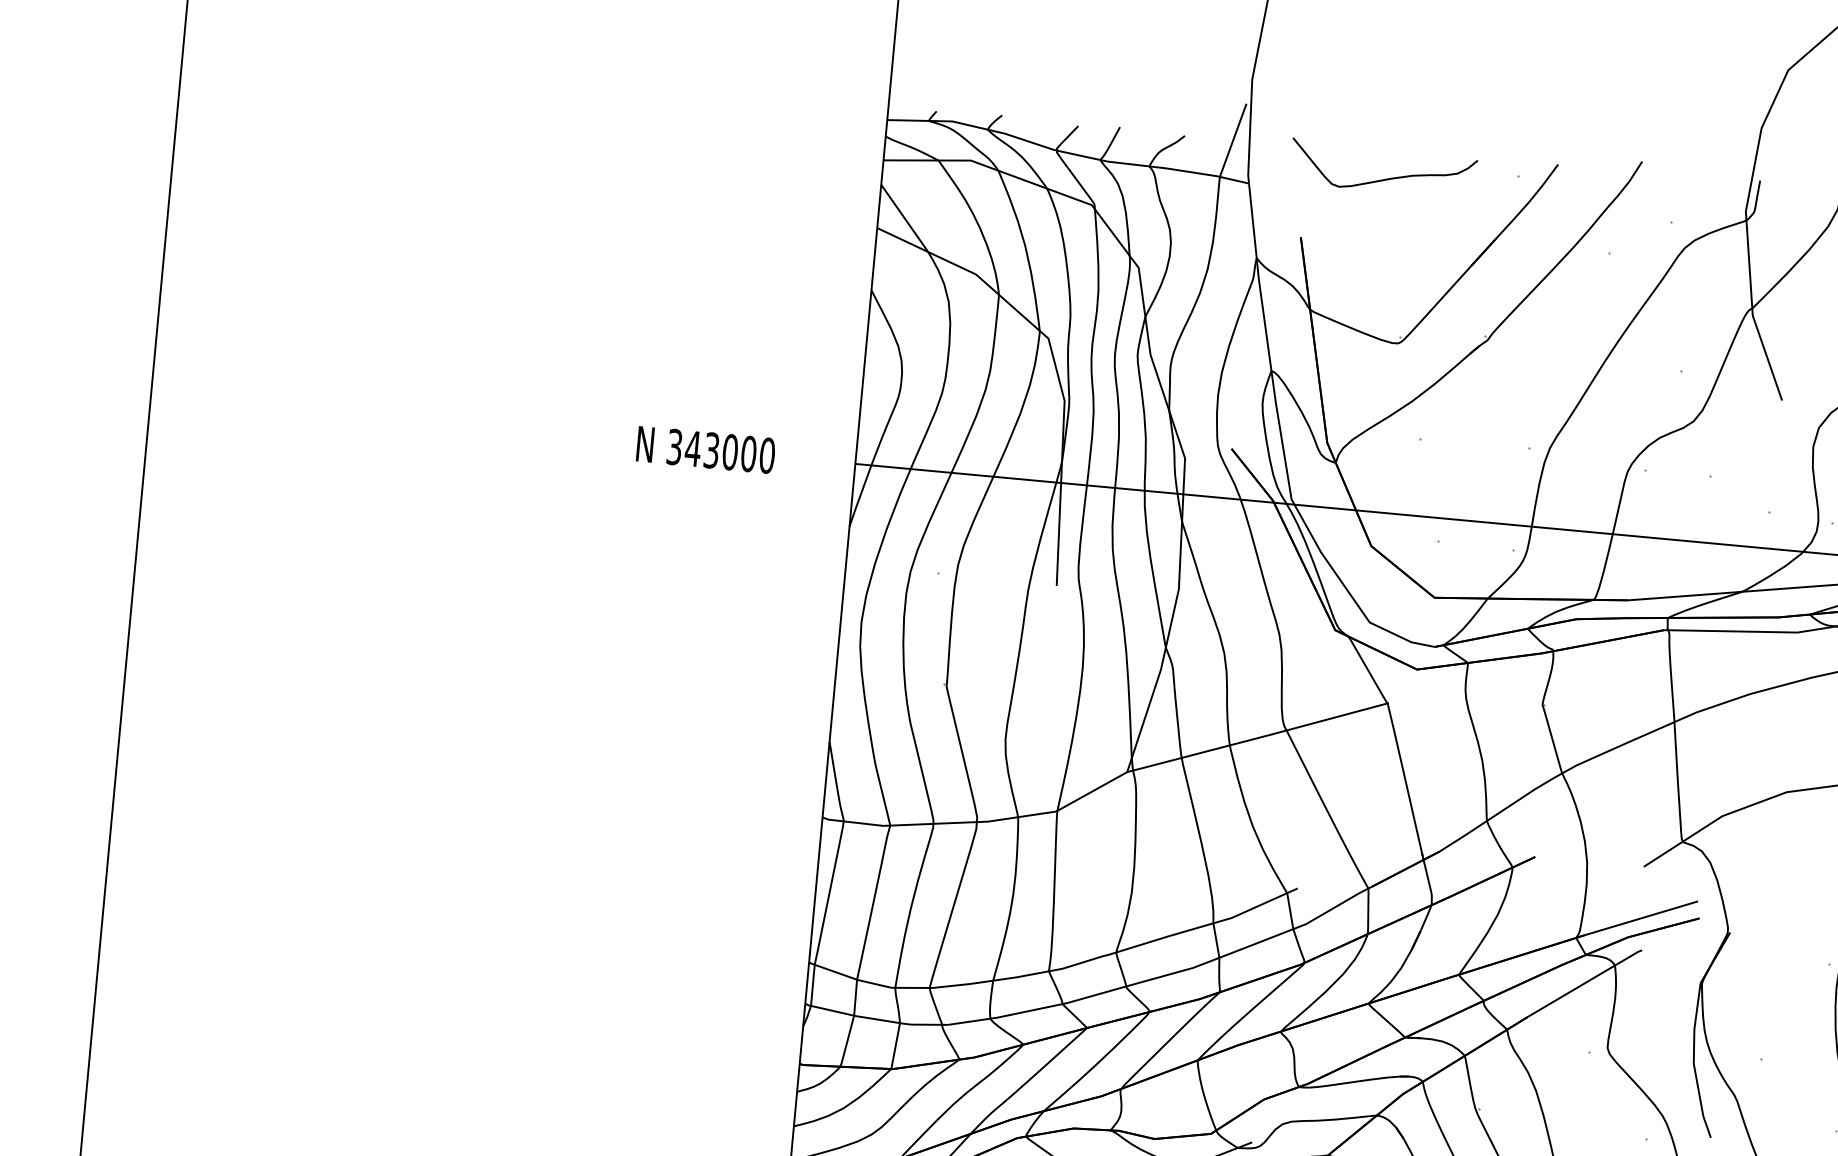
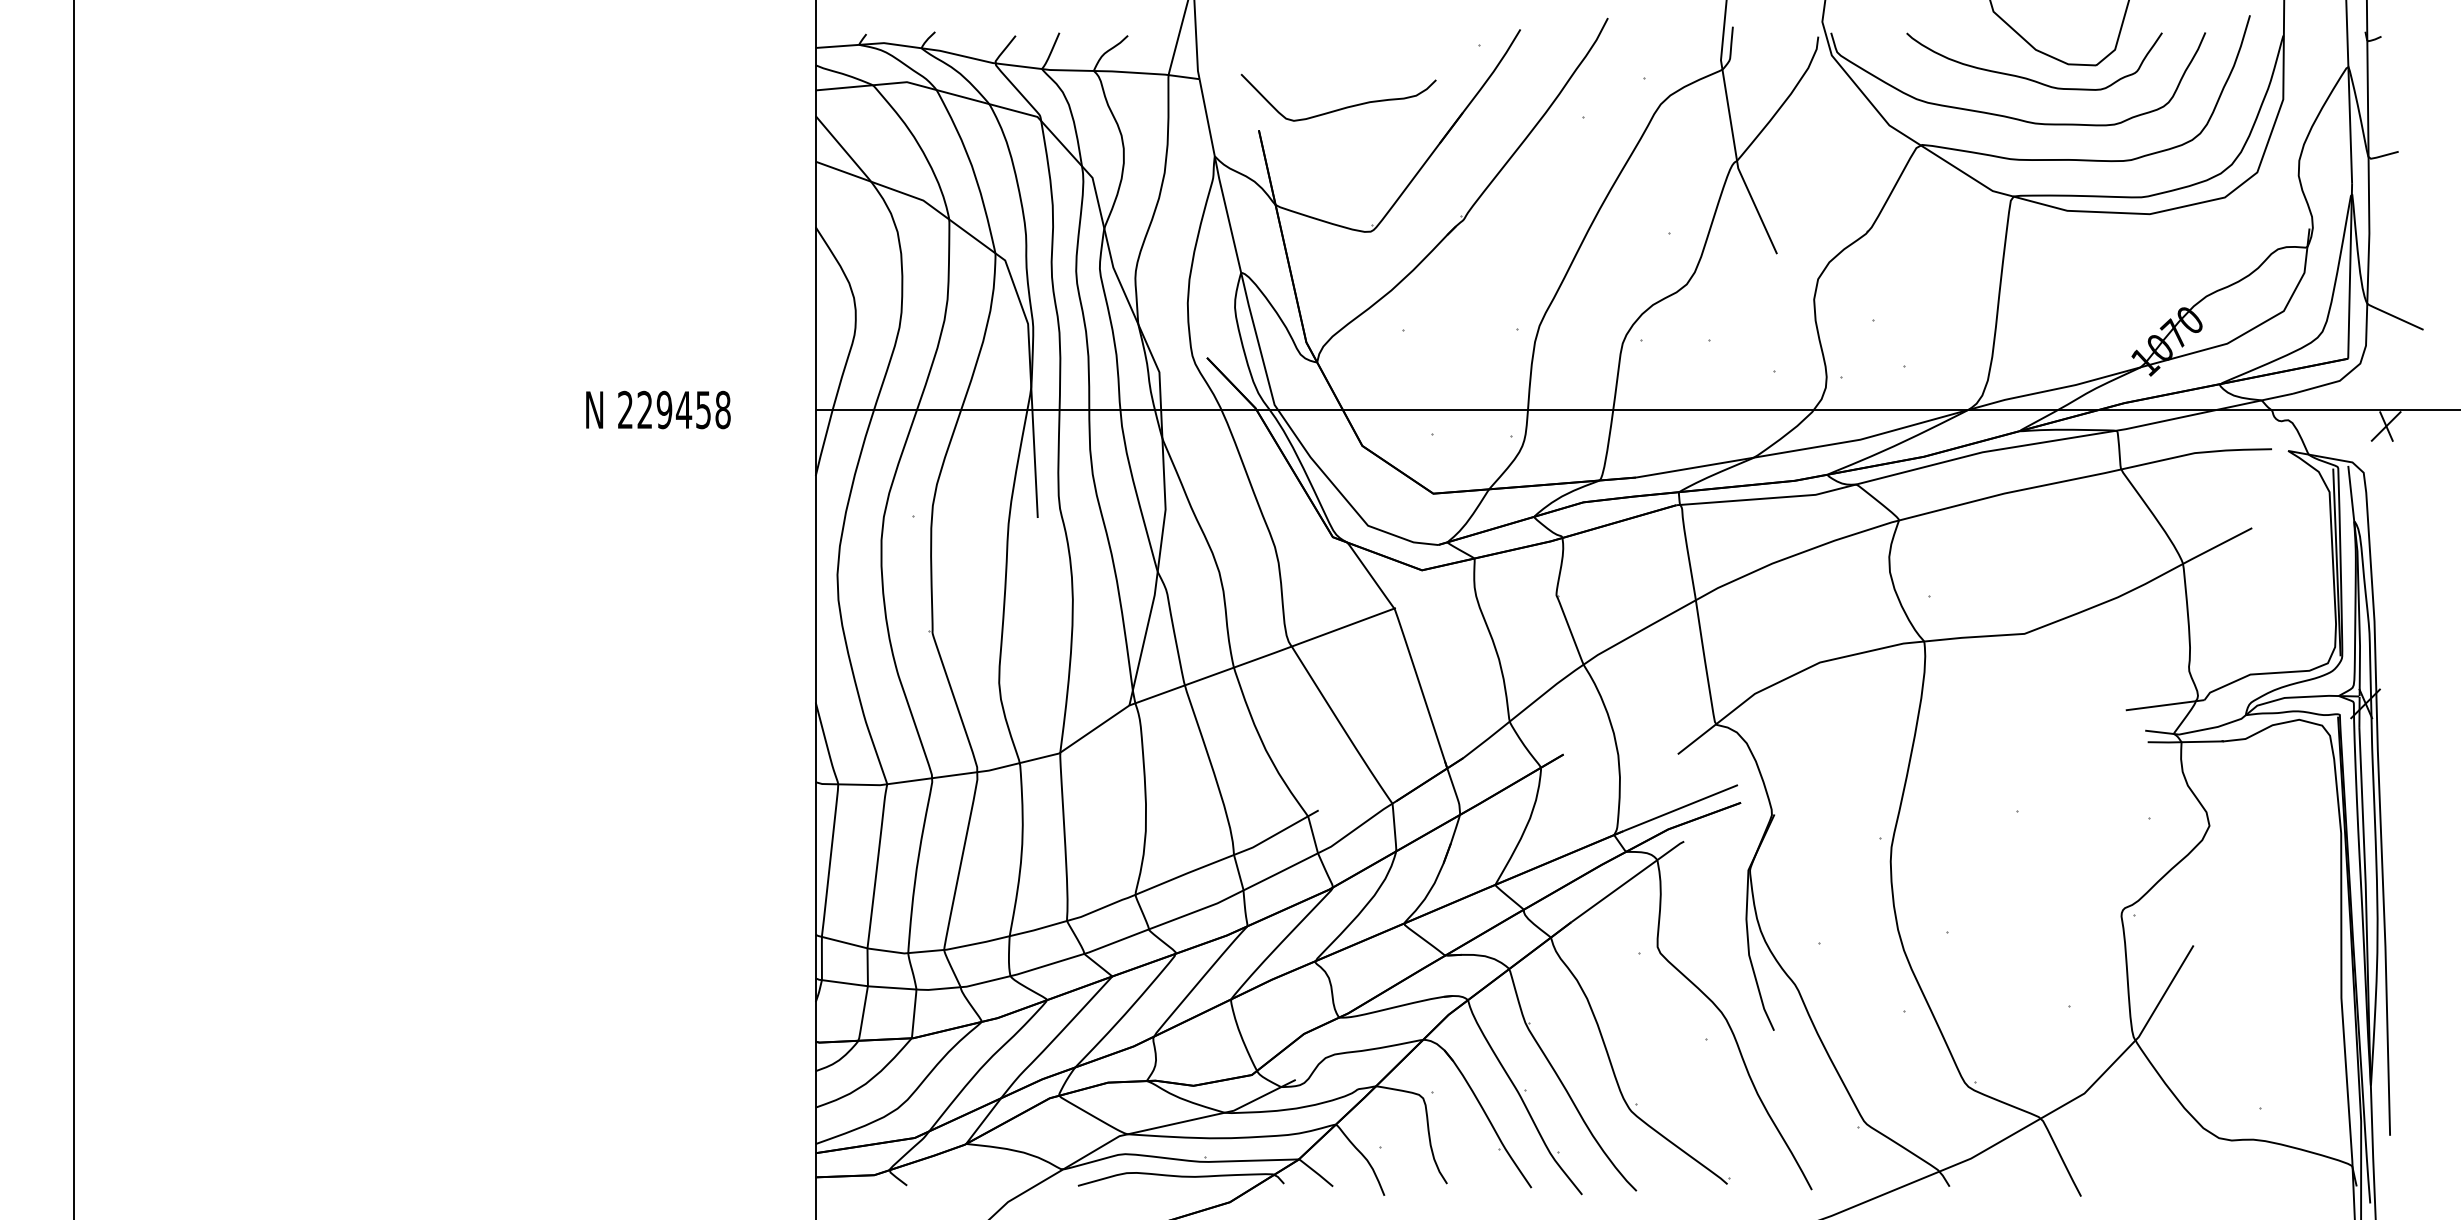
curve: (1386, 178) -> (1342, 107), moved
text: (721, 450) -> (674, 409), 343000 -> 229458

